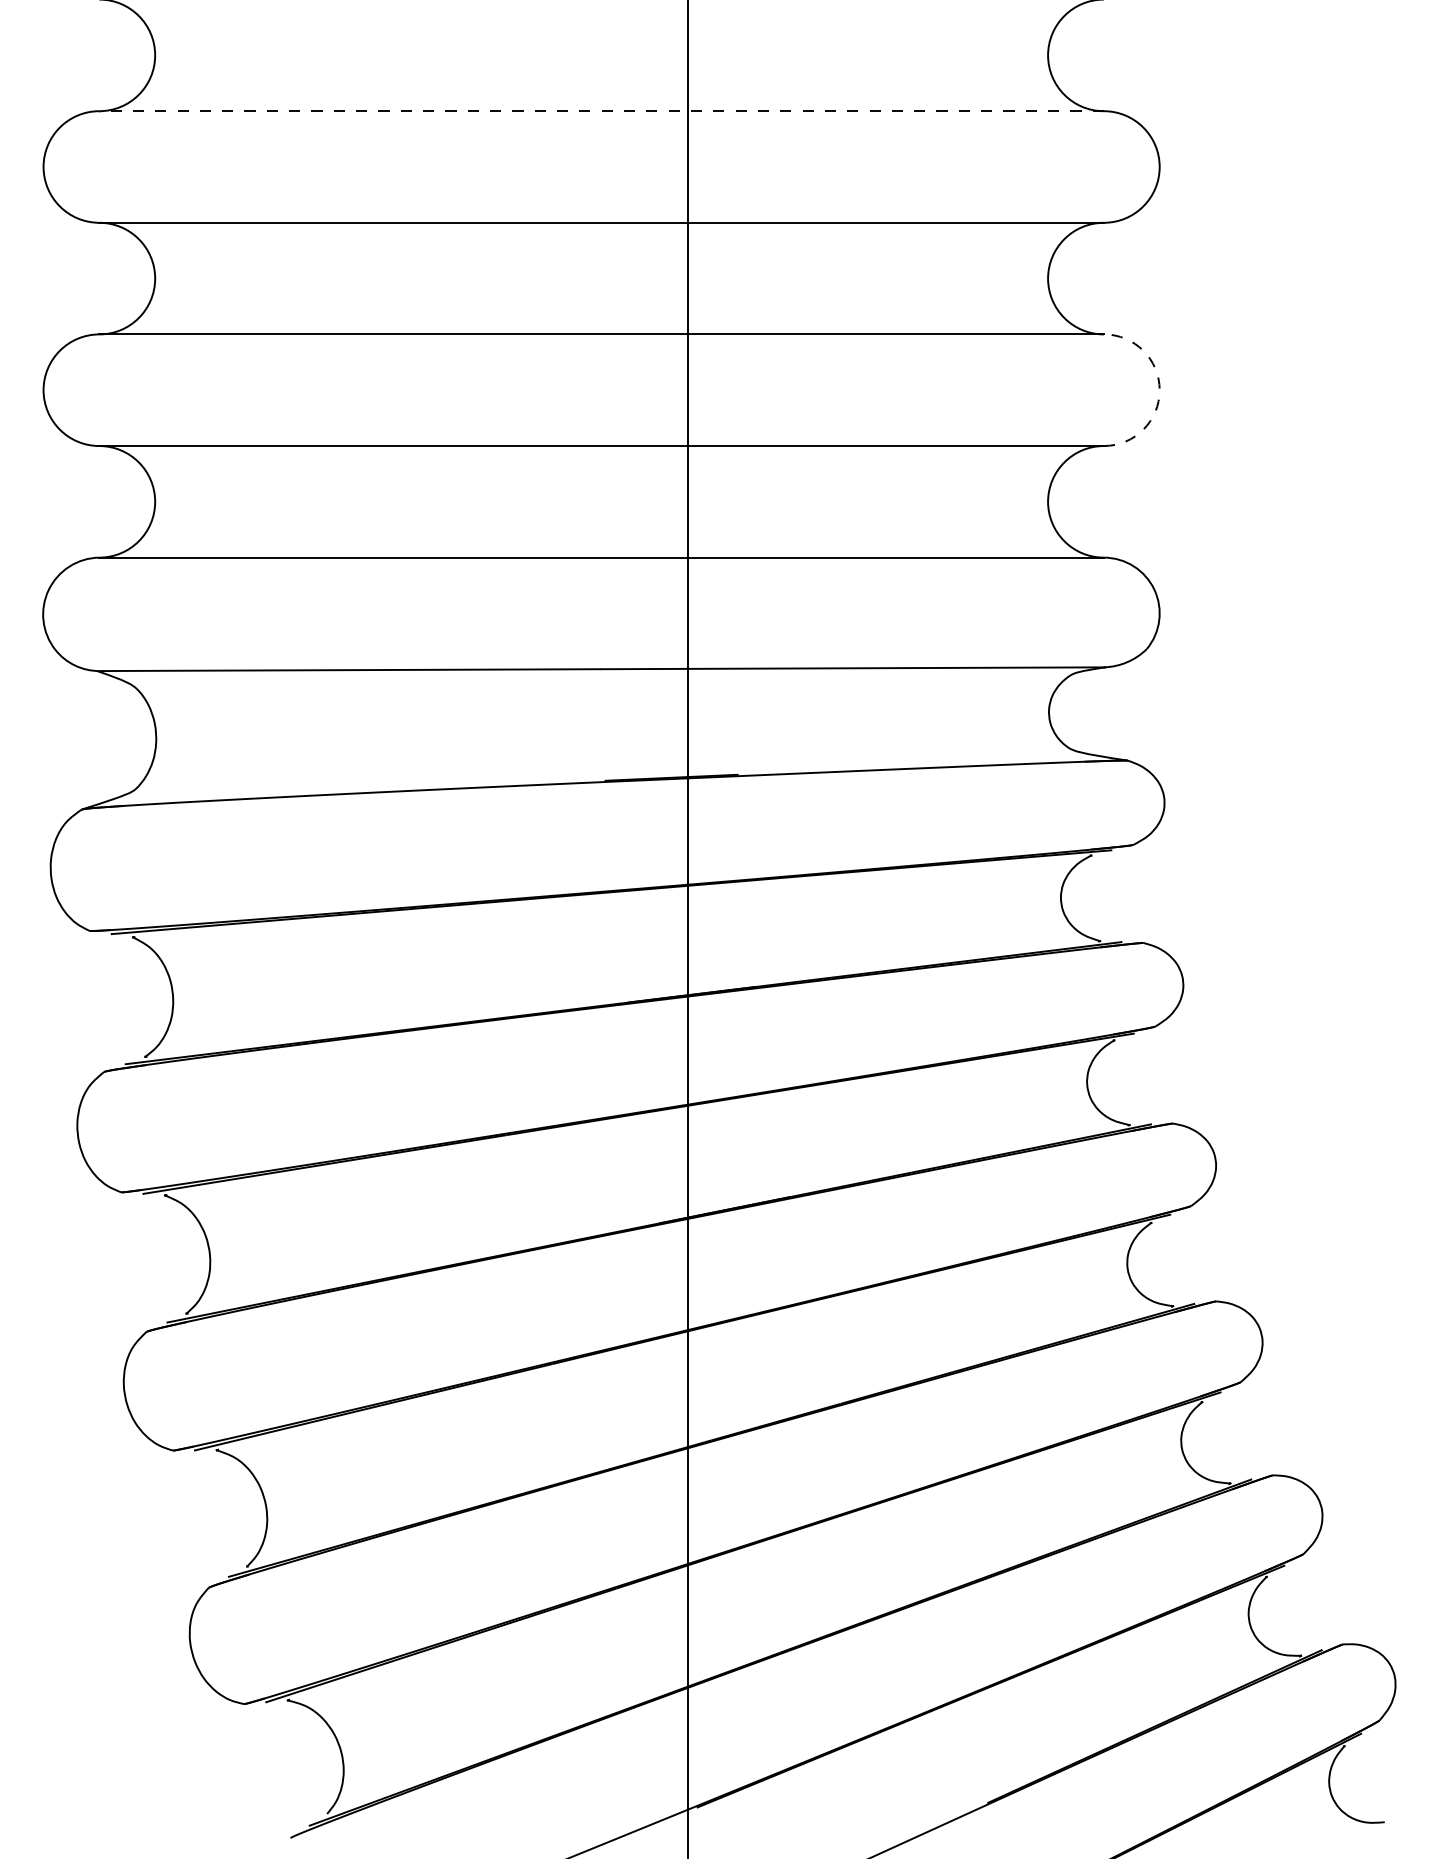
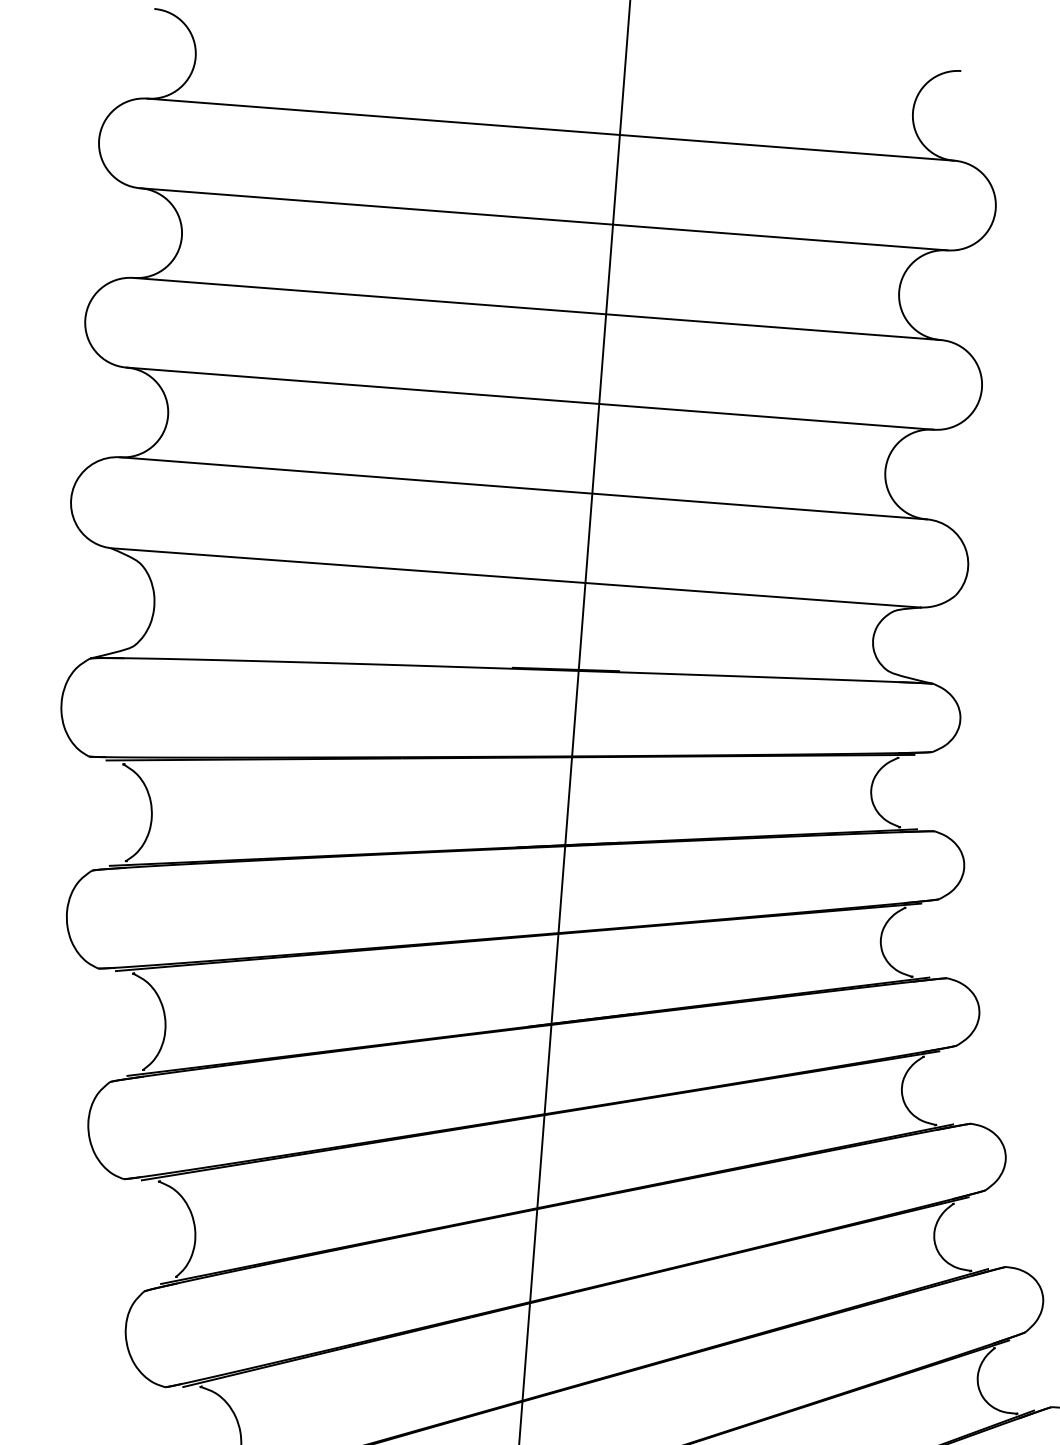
line: (601, 111) -> (550, 129), dashed -> solid
arc: (1159, 390) -> (981, 388), dashed -> solid

